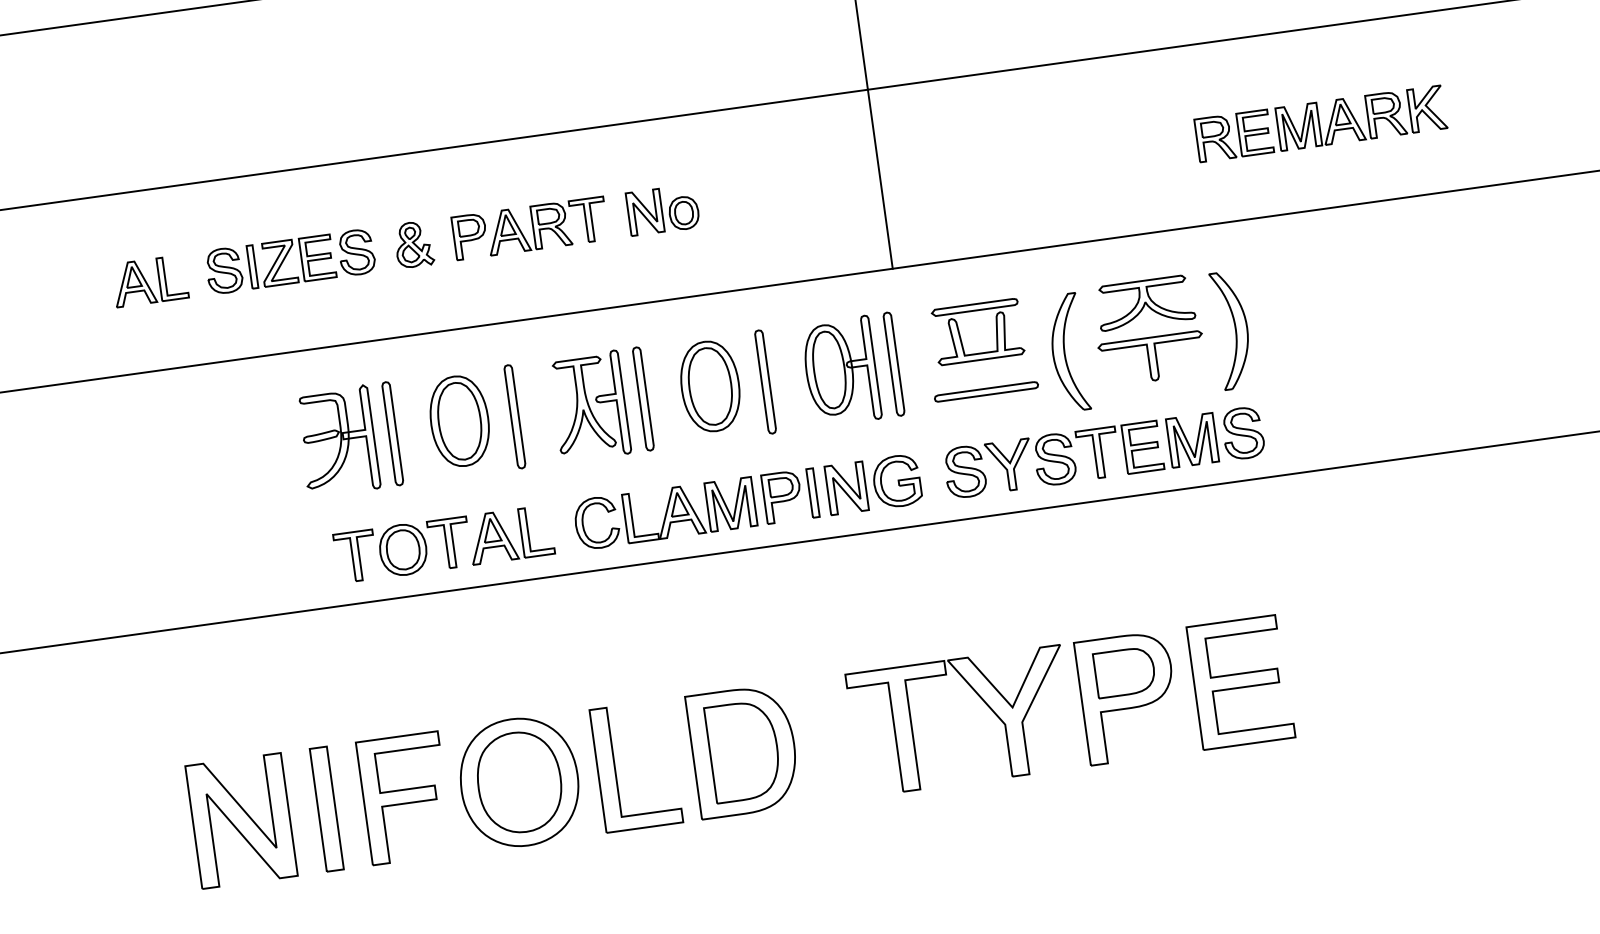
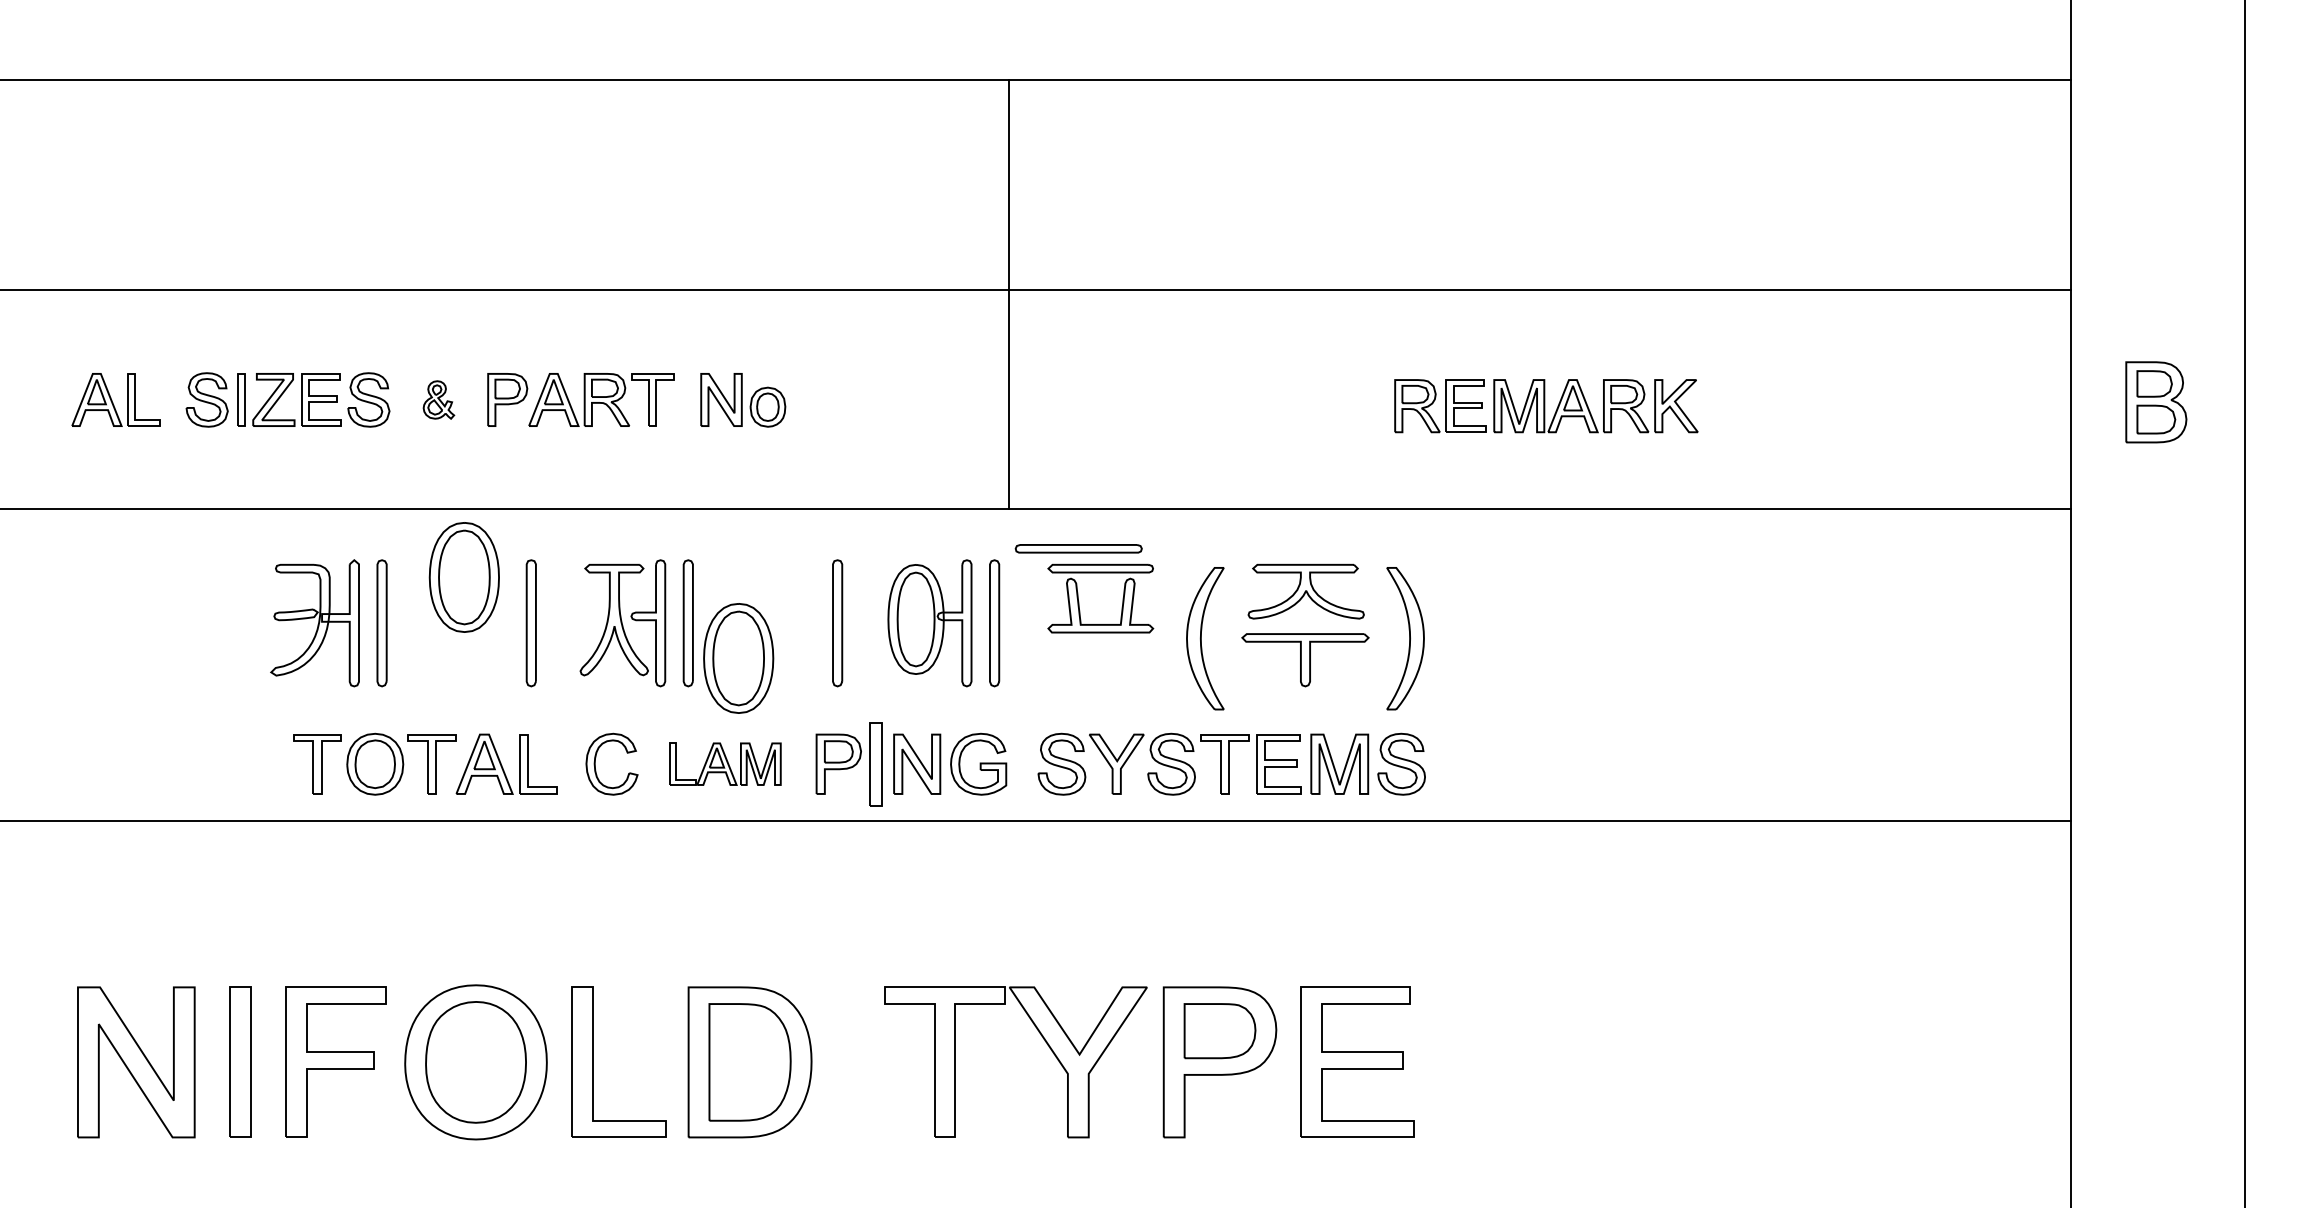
part: (413, 244) -> (438, 399), size x0.7
part: (710, 386) -> (738, 658), moved
part: (986, 391) -> (1078, 548), moved
part: (459, 421) -> (463, 577), moved
part: (812, 493) -> (875, 764), size x1.4
part: (689, 509) -> (725, 763), size x0.7

